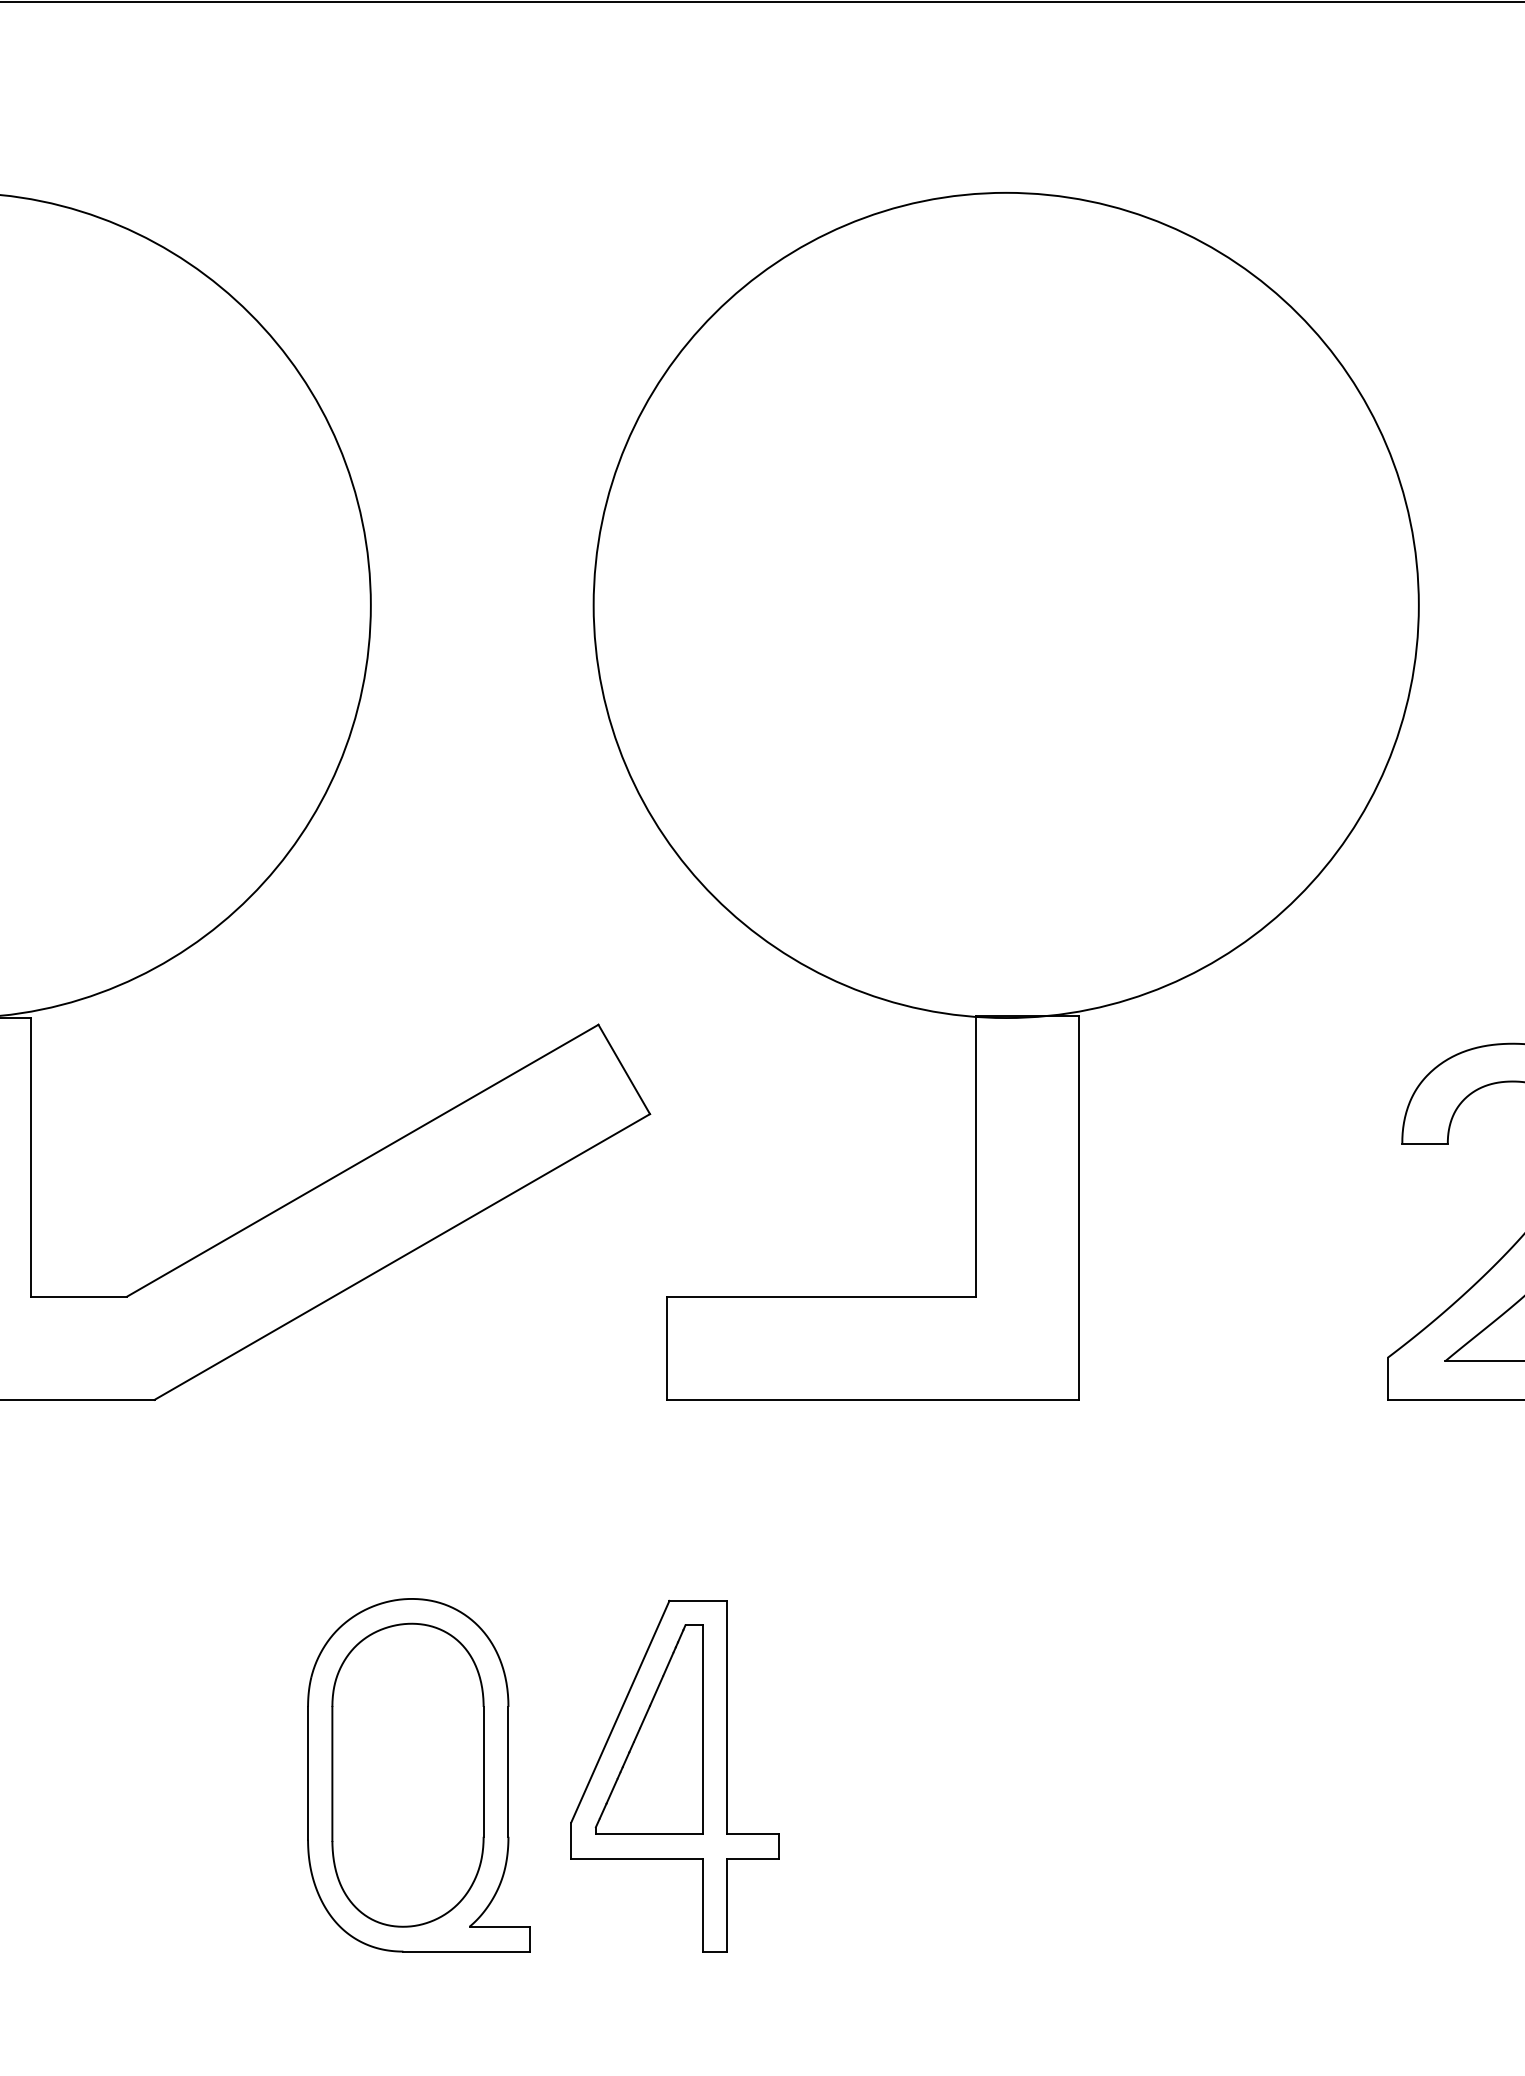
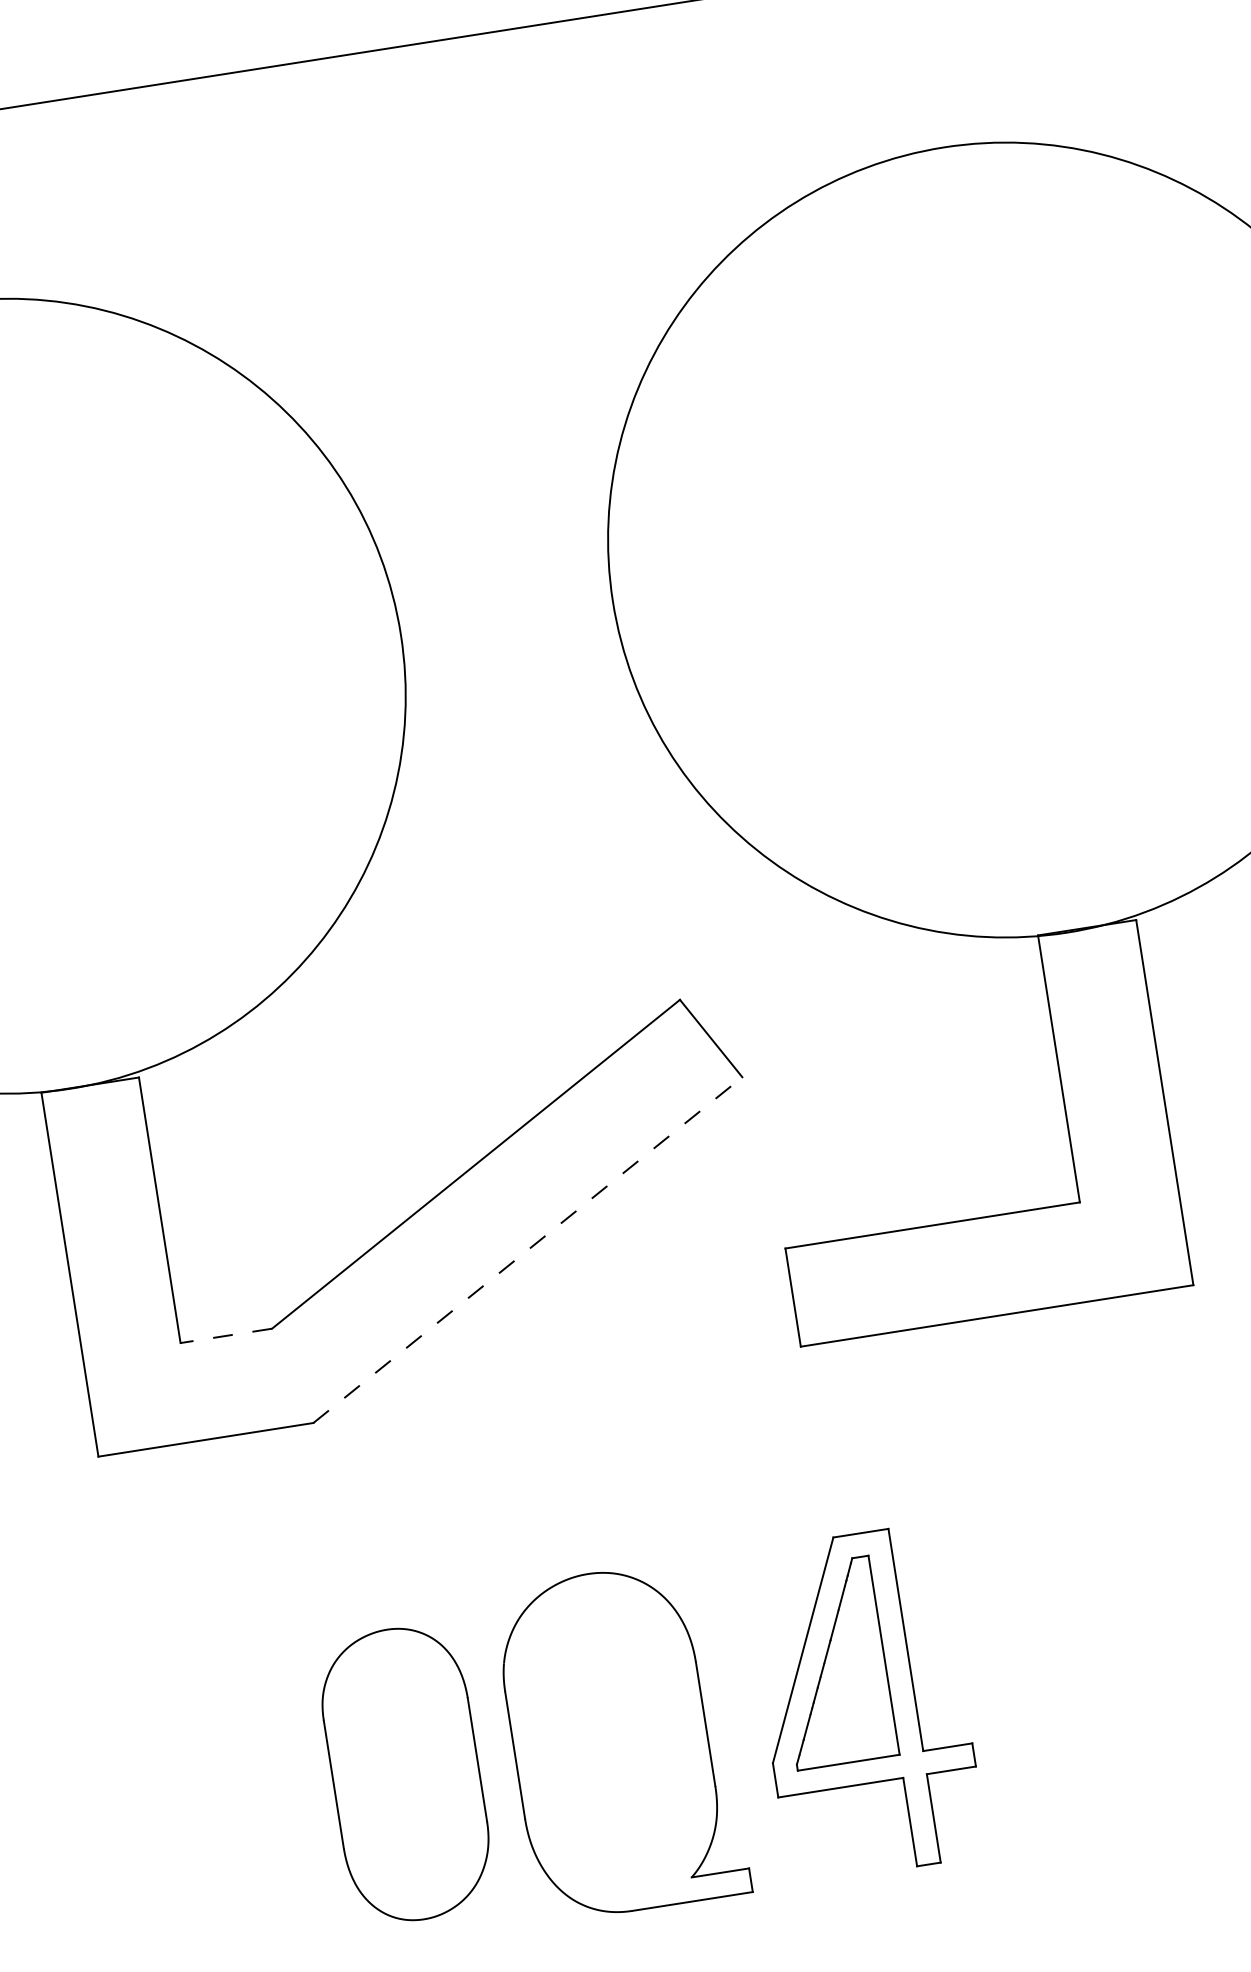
line: (402, 1256) -> (528, 1249), solid -> dashed
line: (78, 1296) -> (225, 1335), solid -> dashed
part: (407, 1774) -> (405, 1773), moved

